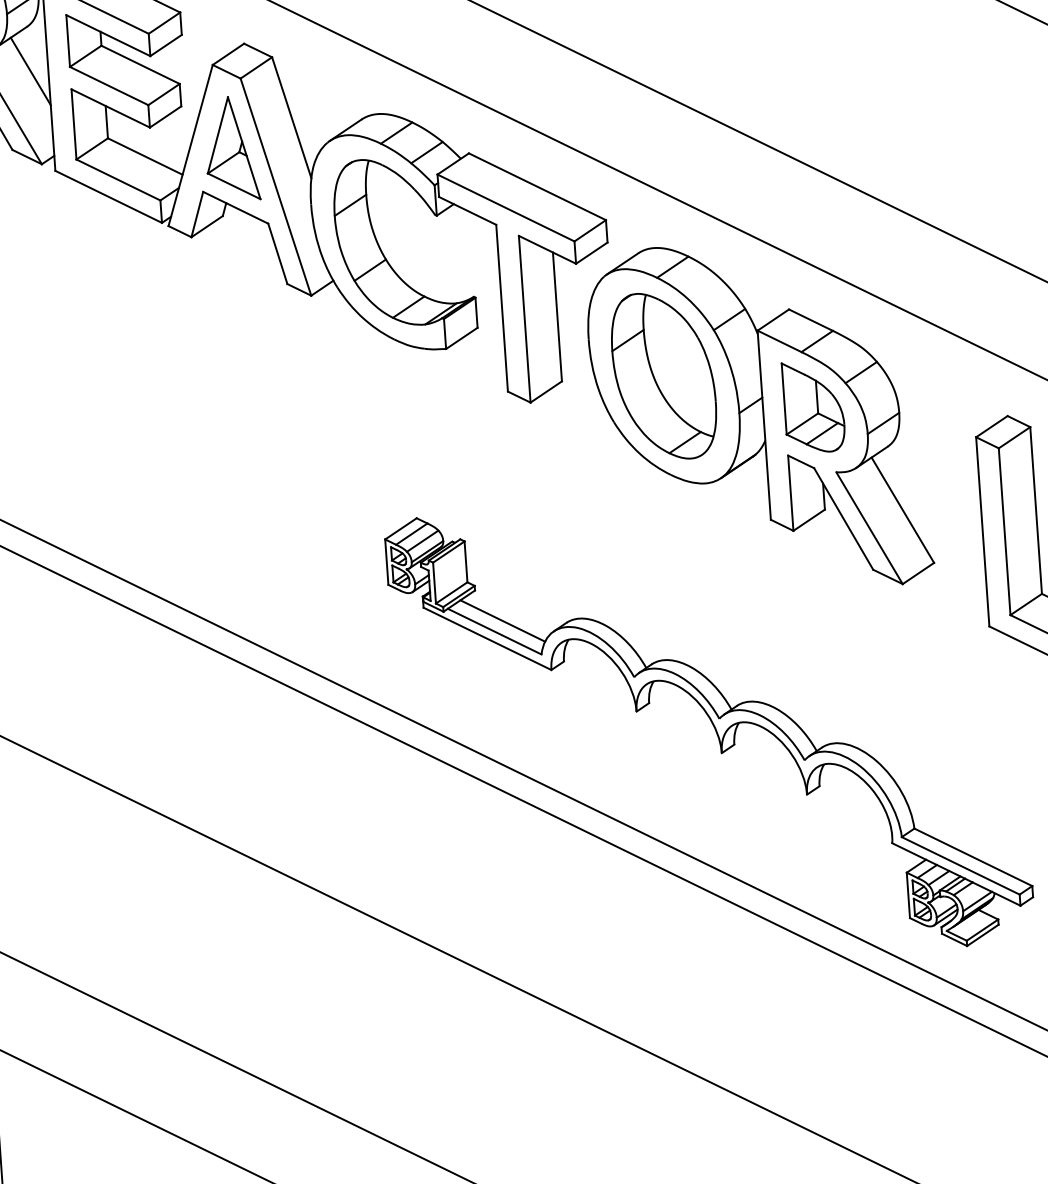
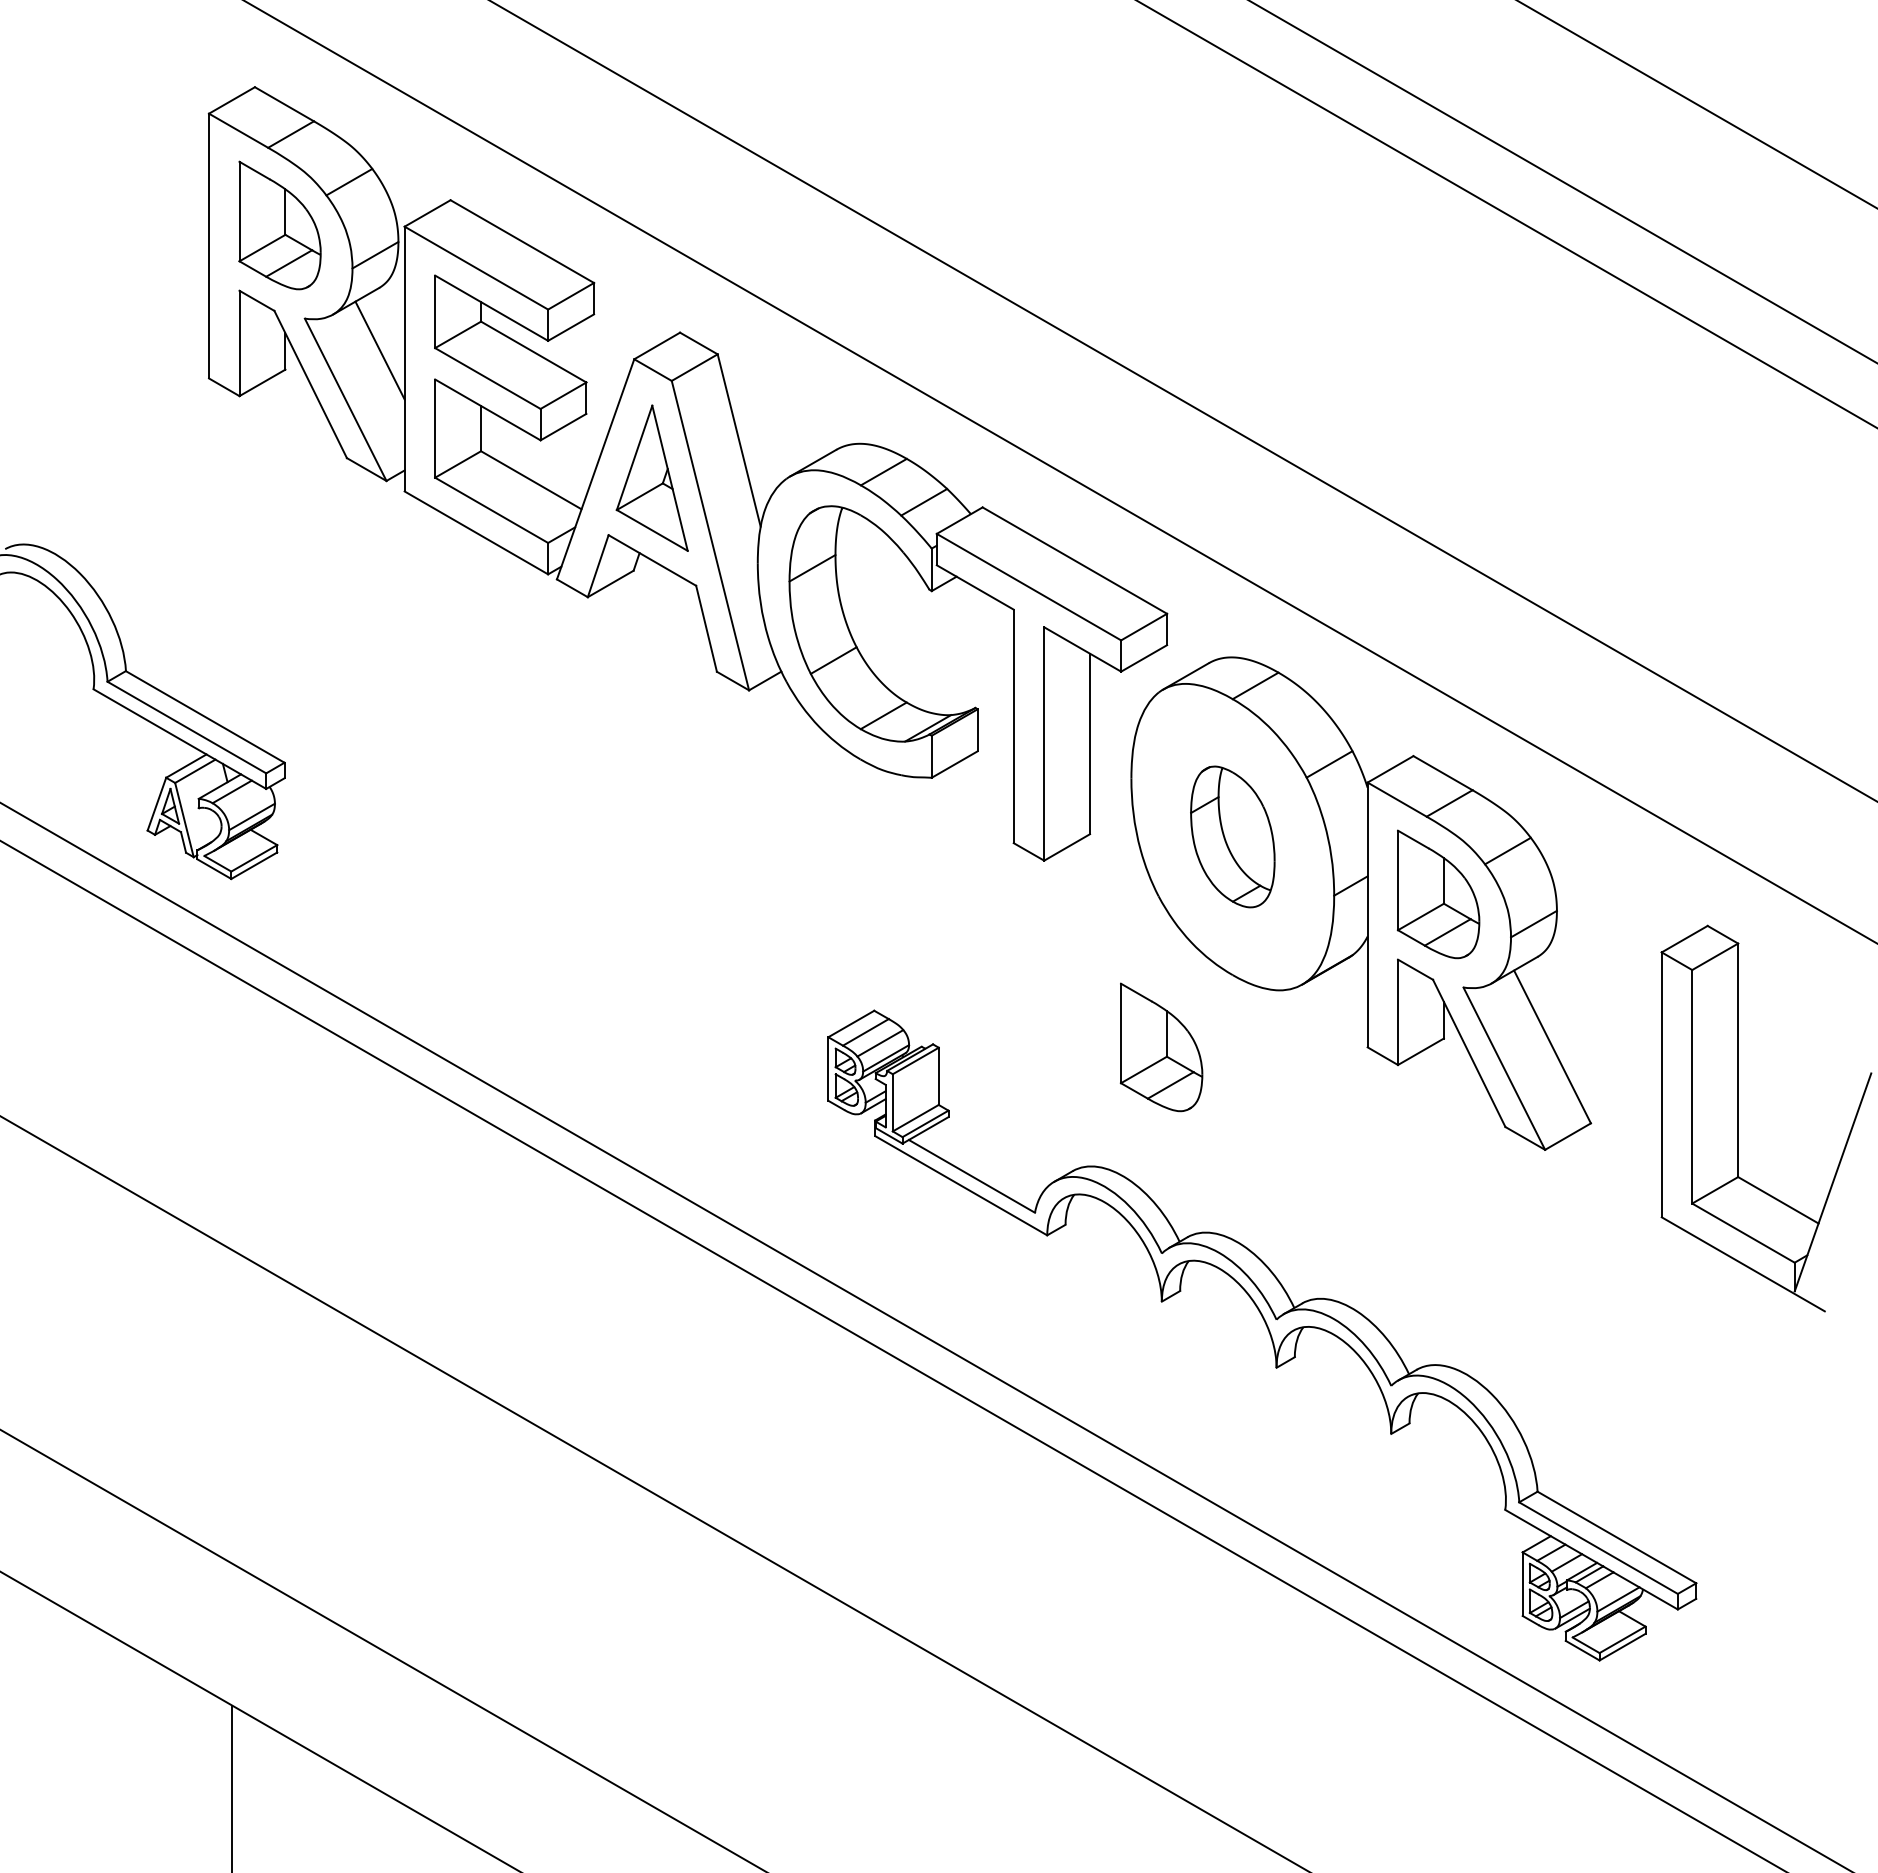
part: (663, 375) -> (1232, 836), size x0.6
part: (623, 530) -> (1161, 1047), added
line: (502, 621) -> (984, 1162), removed

